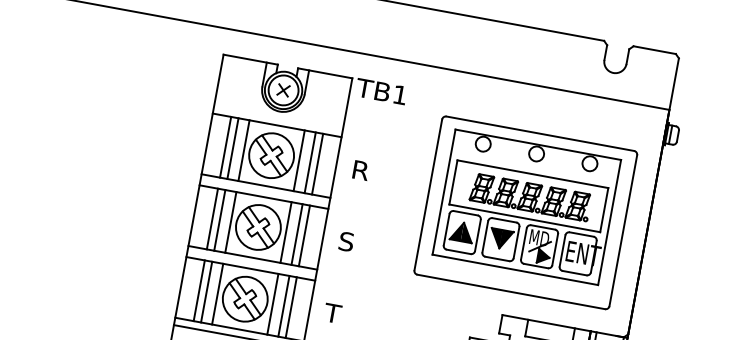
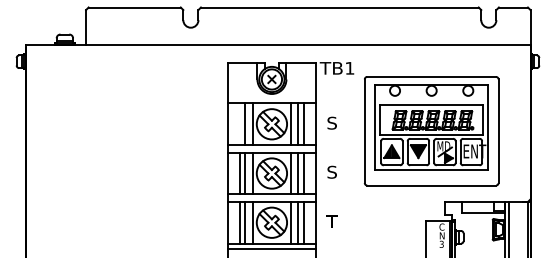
line: (225, 147) -> (240, 124), removed
text: (360, 169) -> (332, 122), R -> S
part: (525, 213) -> (431, 131), moved

